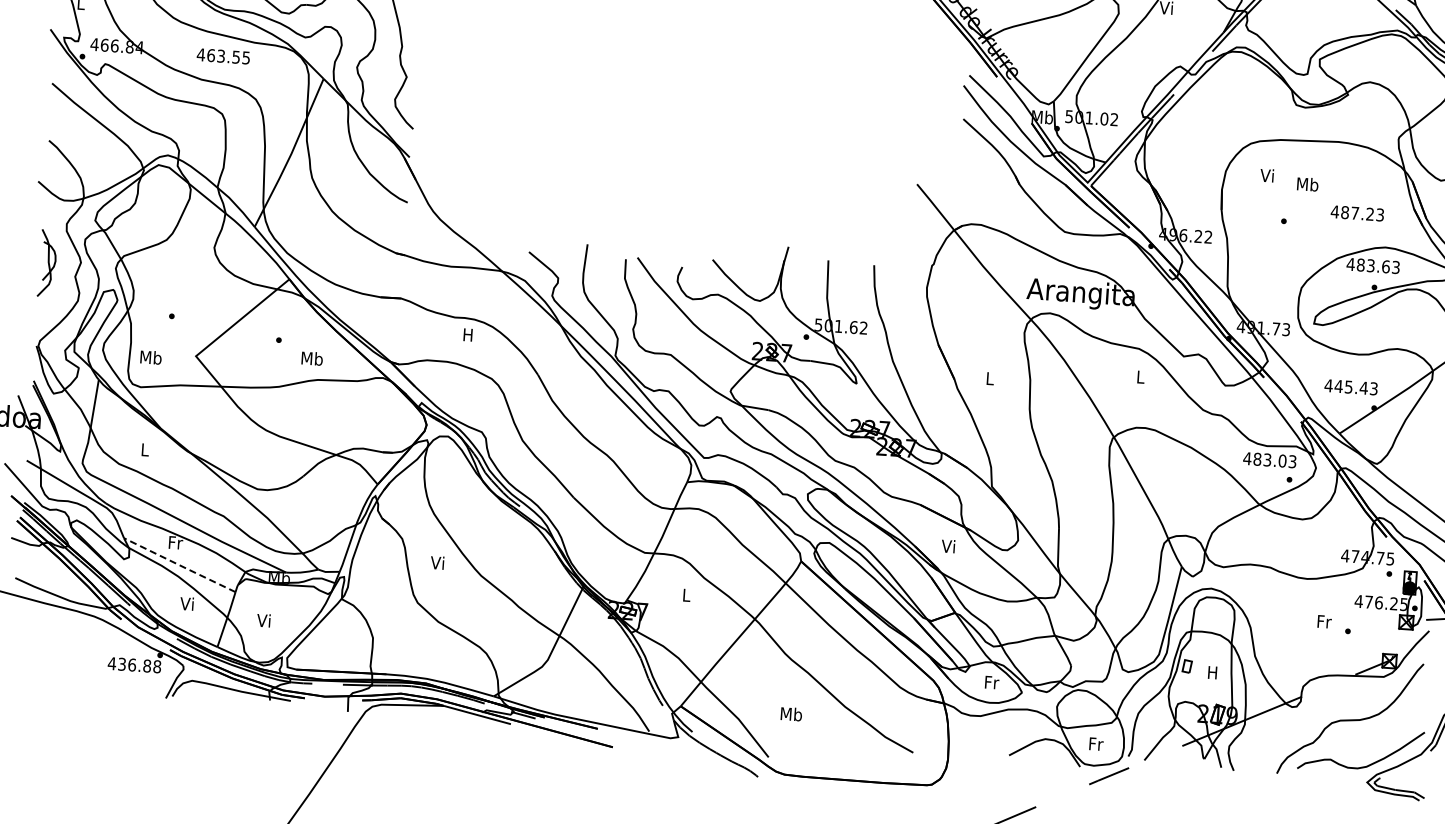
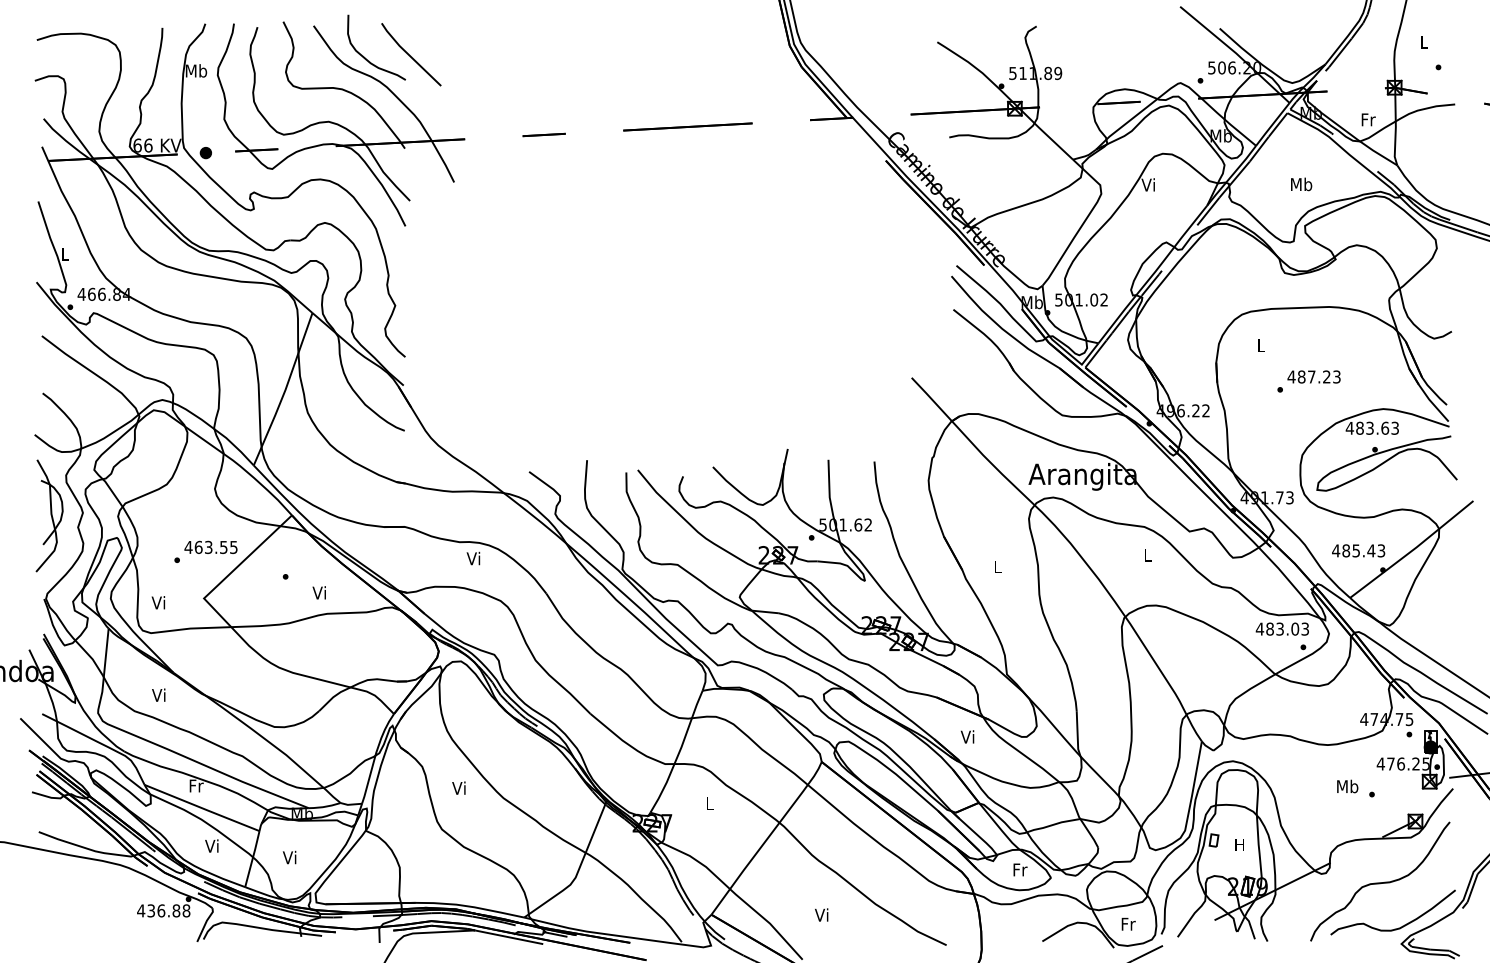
text: (223, 55) -> (210, 546), moved
text: (1266, 174) -> (1259, 344), Vi -> L
text: (1307, 184) -> (1301, 184), moved
text: (1356, 212) -> (1313, 376), moved
part: (47, 262) -> (49, 515), size x1.67
text: (467, 334) -> (473, 558), H -> Vi
text: (150, 357) -> (158, 602), Mb -> Vi
text: (311, 358) -> (319, 592), Mb -> Vi
text: (1339, 386) -> (1346, 550), 445.43 -> 485.43
text: (144, 448) -> (158, 694), L -> Vi
line: (180, 565) -> (202, 808), dashed -> solid
text: (1324, 621) -> (1347, 786), Fr -> Mb
text: (791, 713) -> (822, 914), Mb -> Vi

